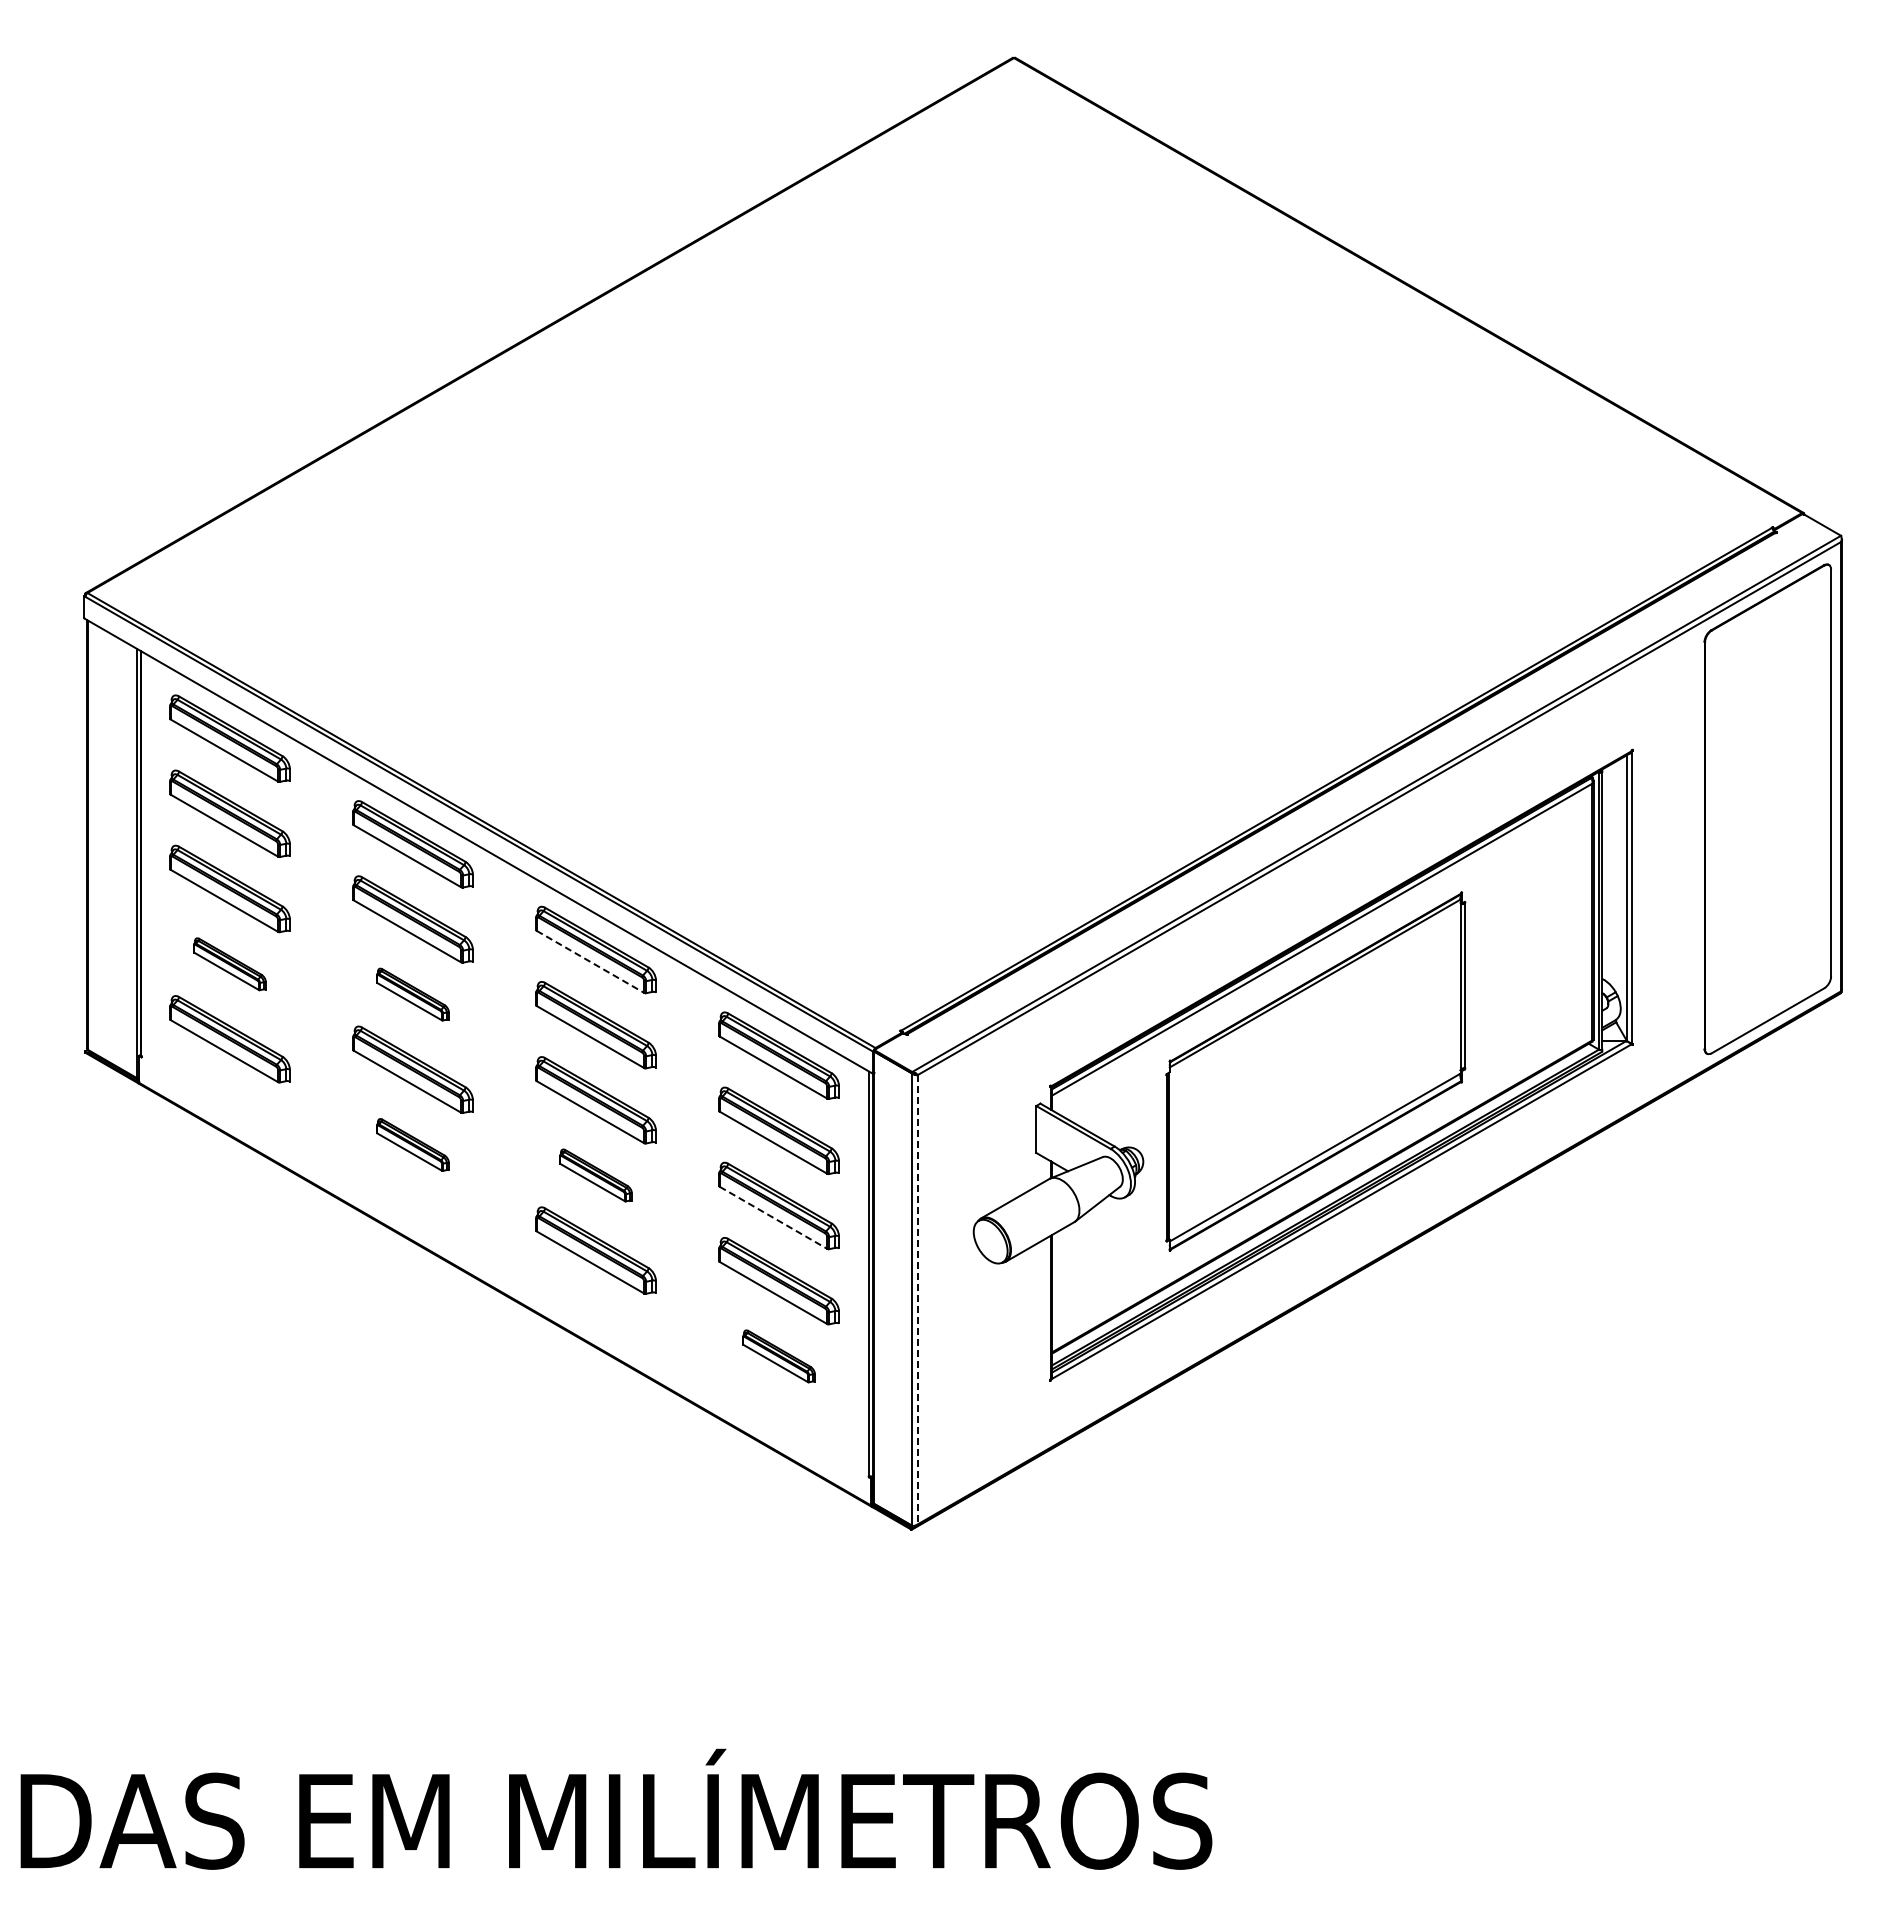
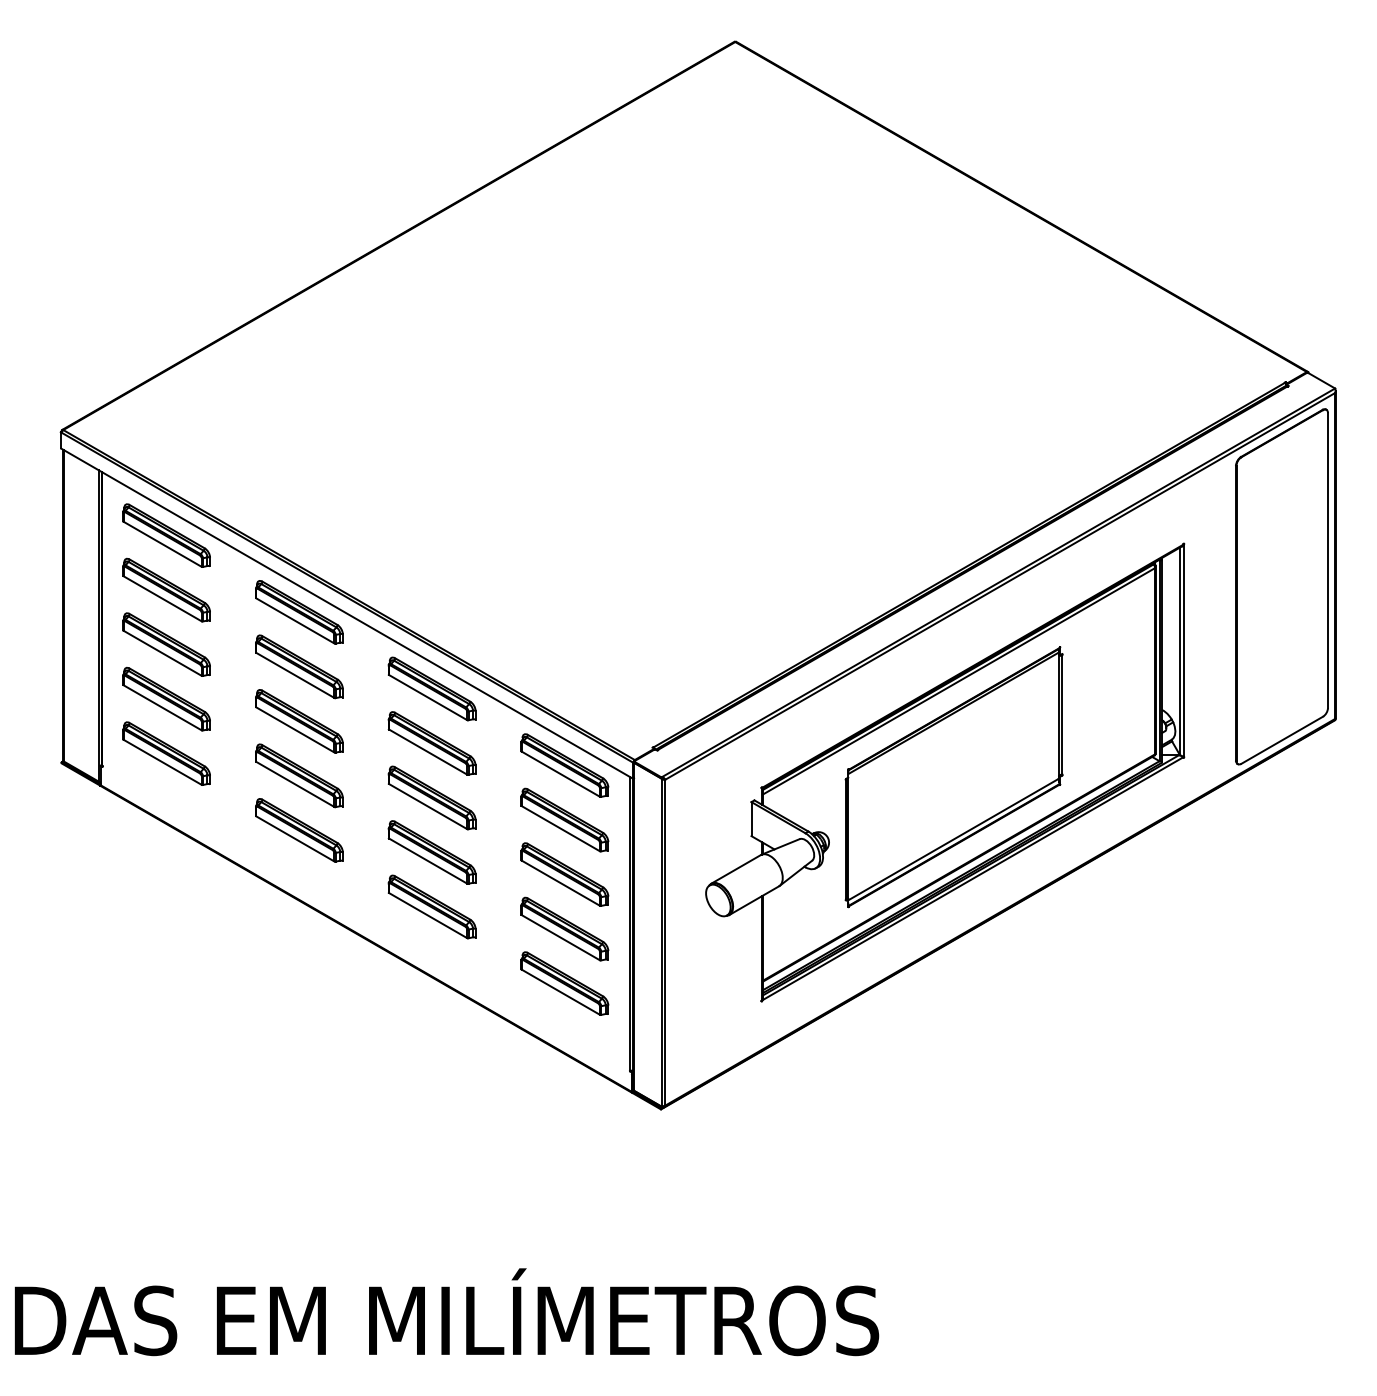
line: (590, 962) -> (428, 698), dashed -> solid
part: (229, 964) -> (166, 699), size x1.67
part: (412, 994) -> (299, 721), size x1.67
part: (412, 1144) -> (299, 830), size x1.67
part: (595, 1175) -> (431, 852), size x1.67
line: (773, 1218) -> (560, 883), dashed -> solid
line: (917, 1299) -> (665, 942), dashed -> solid
part: (778, 1356) -> (564, 983), size x1.67

